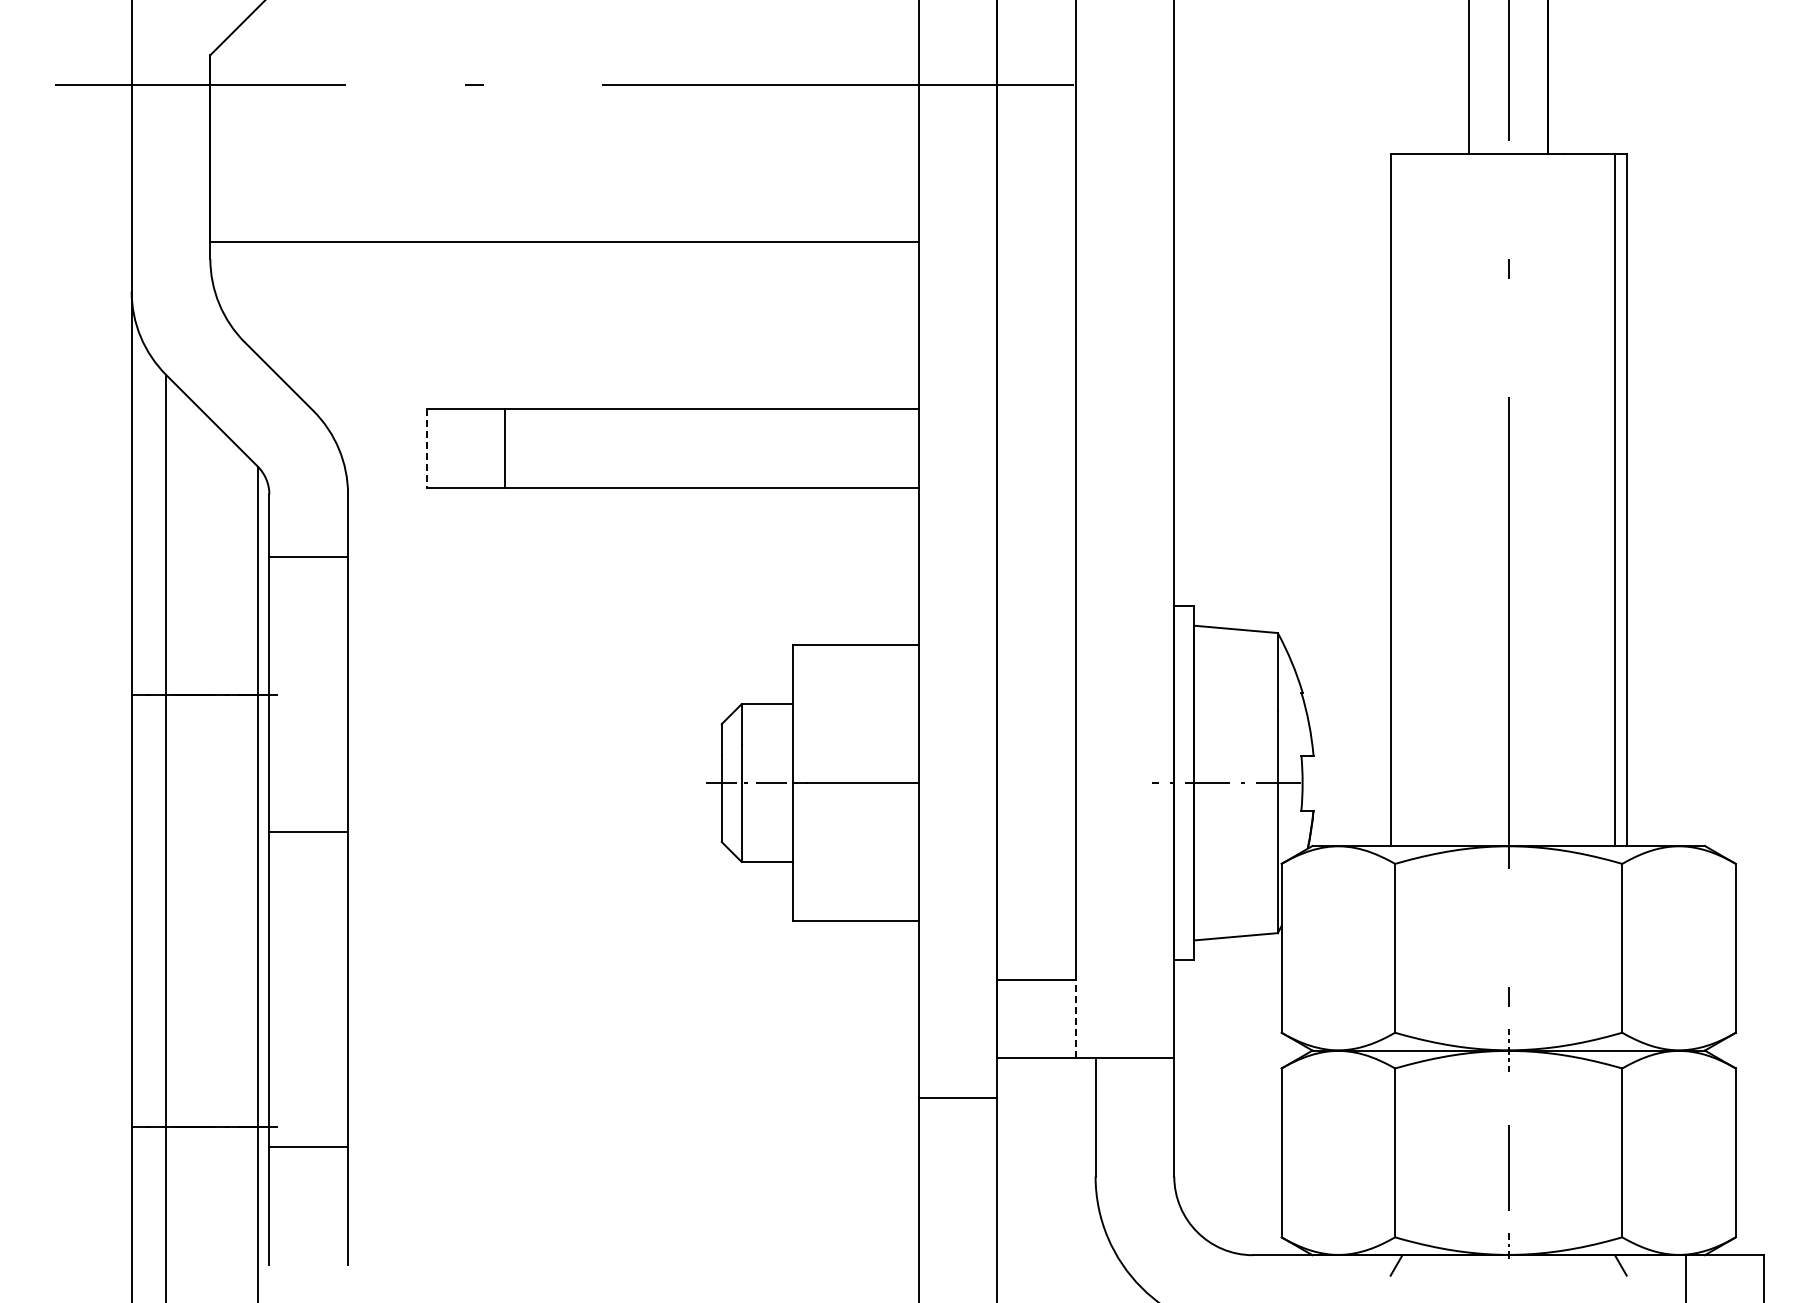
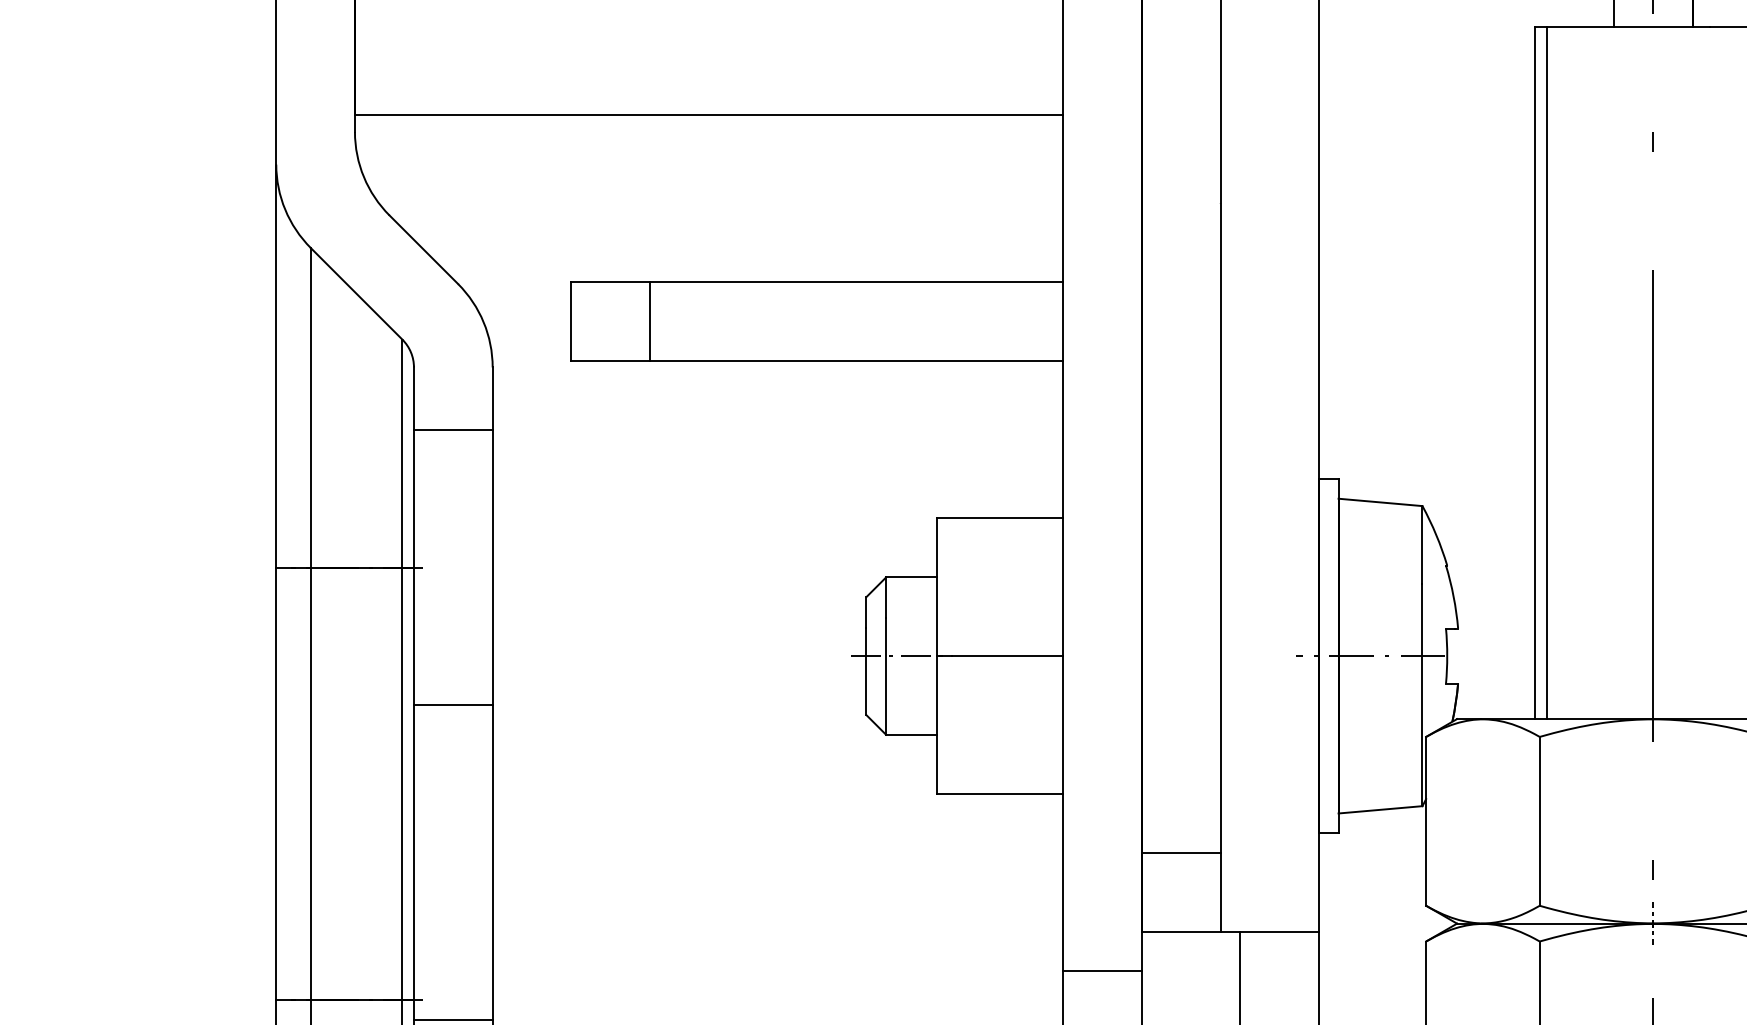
line: (426, 449) -> (571, 322), dashed -> solid
line: (1402, 499) -> (1547, 372), added
line: (1075, 1018) -> (1220, 891), dashed -> solid

